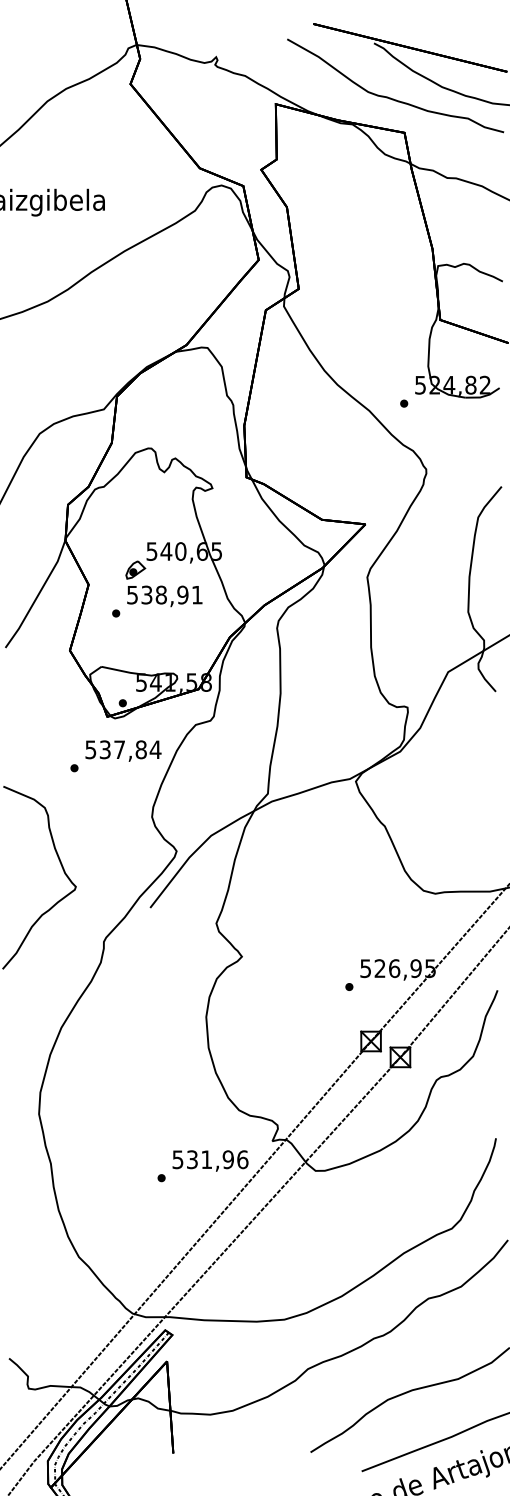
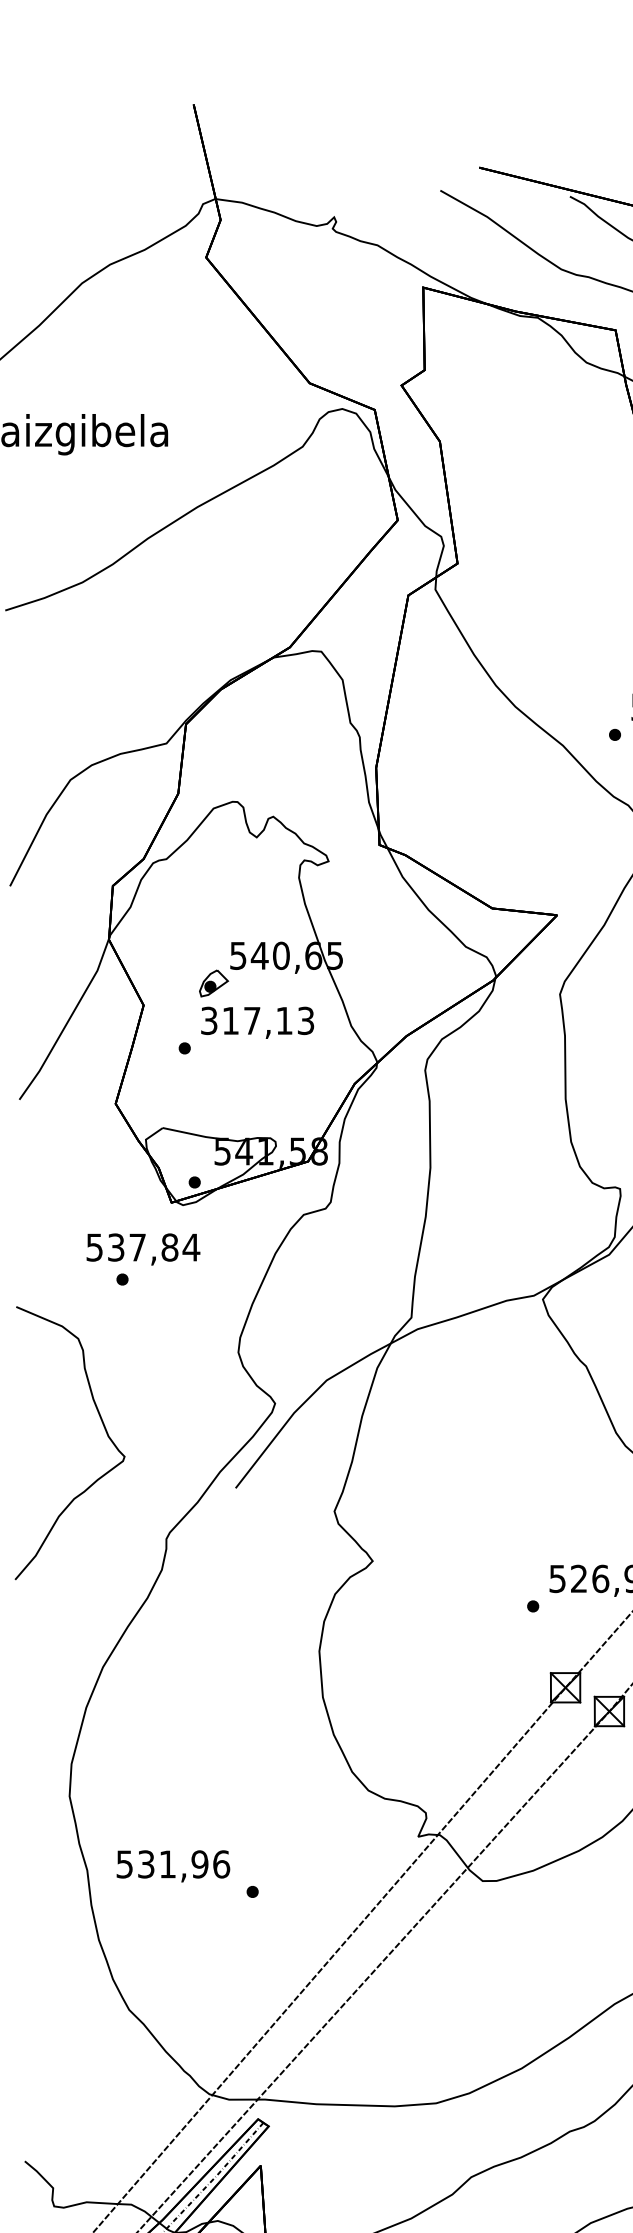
text: (164, 594) -> (256, 1020), 538,91 -> 317,13
text: (123, 750) -> (143, 1248), moved
text: (210, 1160) -> (173, 1865), moved

